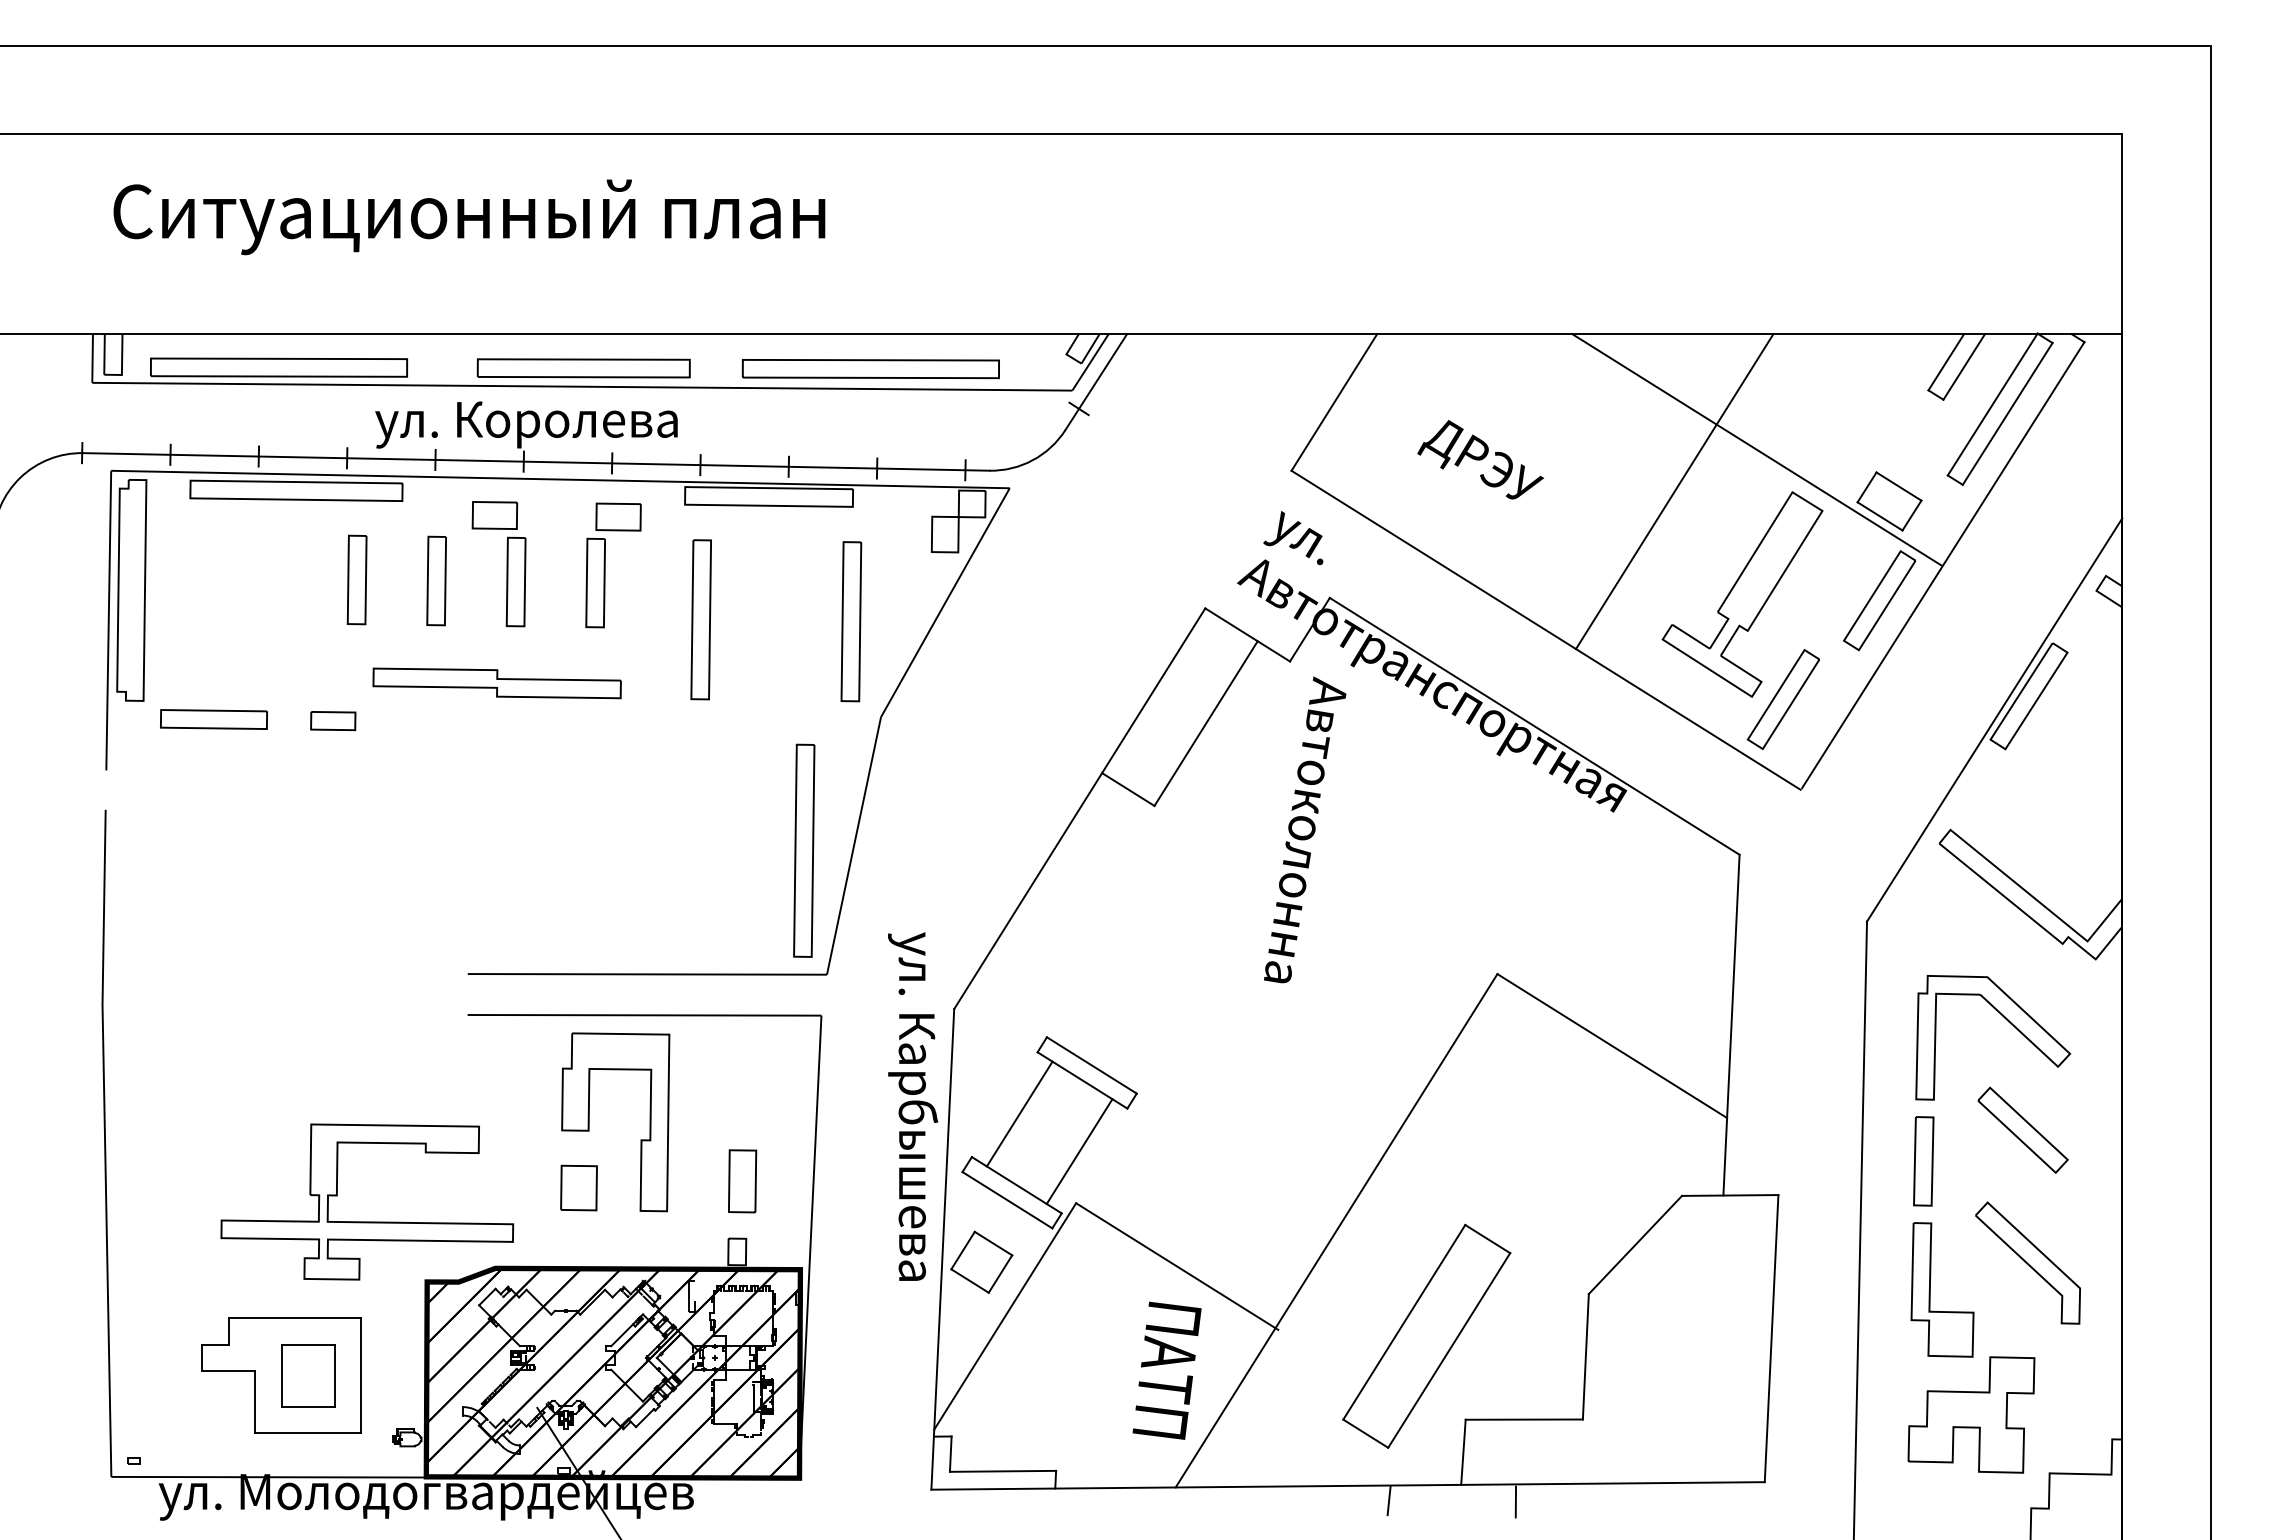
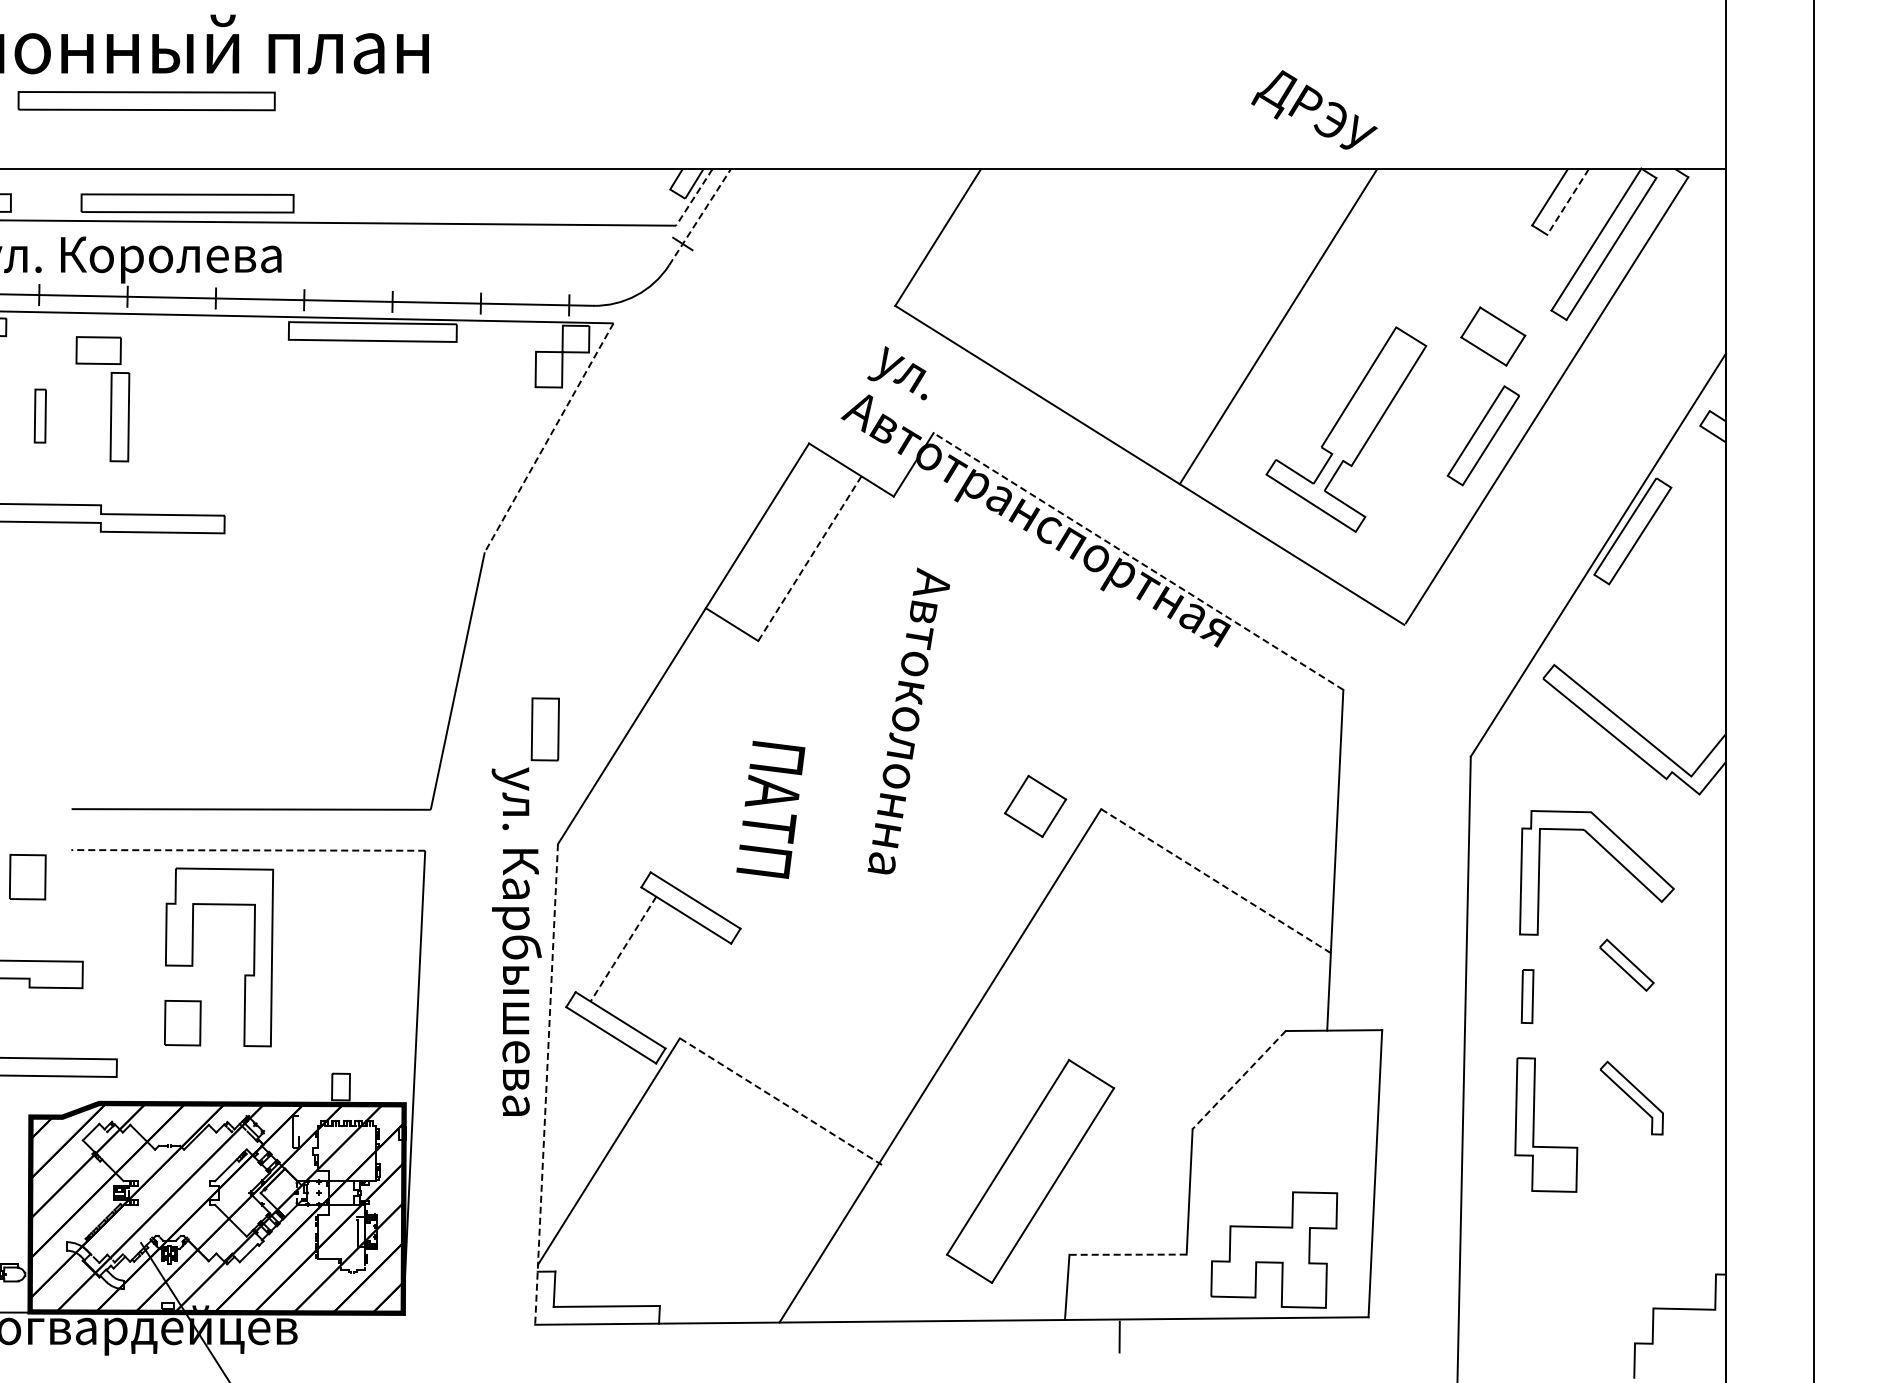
line: (1090, 362) -> (694, 197), solid -> dashed
line: (1964, 366) -> (1568, 201), solid -> dashed
part: (870, 369) -> (146, 101), moved
line: (1096, 381) -> (700, 216), solid -> dashed
line: (1756, 449) -> (1360, 284), removed
text: (1480, 459) -> (1314, 109), moved
part: (605, 565) -> (209, 400), removed
part: (436, 580) -> (40, 415), size x0.6
line: (945, 603) -> (549, 438), solid -> dashed
part: (700, 619) -> (304, 454), removed
part: (851, 621) -> (455, 456), removed
part: (1782, 699) -> (1386, 534), removed
line: (1205, 724) -> (809, 559), solid -> dashed
line: (1534, 726) -> (1138, 561), solid -> dashed
text: (1305, 829) -> (909, 720), moved
part: (804, 850) -> (408, 685), removed
line: (644, 1015) -> (248, 850), solid -> dashed
part: (423, 1041) -> (27, 876), added
line: (1612, 1046) -> (1216, 881), solid -> dashed
line: (1019, 1114) -> (623, 949), solid -> dashed
part: (2022, 1129) -> (1626, 964), size x0.6
line: (1079, 1151) -> (683, 986), removed
part: (1923, 1161) -> (1527, 996), size x0.6
part: (742, 1181) -> (545, 729), moved
line: (1635, 1244) -> (1239, 1079), solid -> dashed
line: (942, 1249) -> (546, 1084), solid -> dashed
part: (981, 1261) -> (1035, 805), moved
part: (2027, 1262) -> (1631, 1097), size x0.6
line: (1176, 1266) -> (780, 1101), solid -> dashed
text: (1166, 1370) -> (770, 809), moved
part: (1971, 1414) -> (1274, 1249), moved
line: (1524, 1419) -> (1128, 1254), solid -> dashed
line: (1388, 1500) -> (992, 1335), removed

